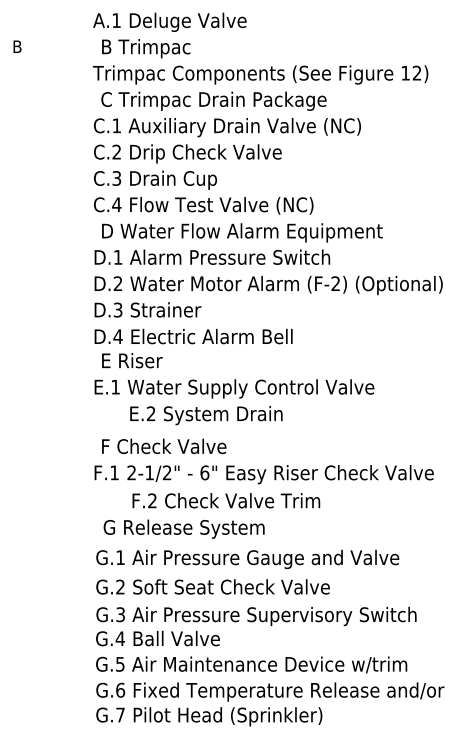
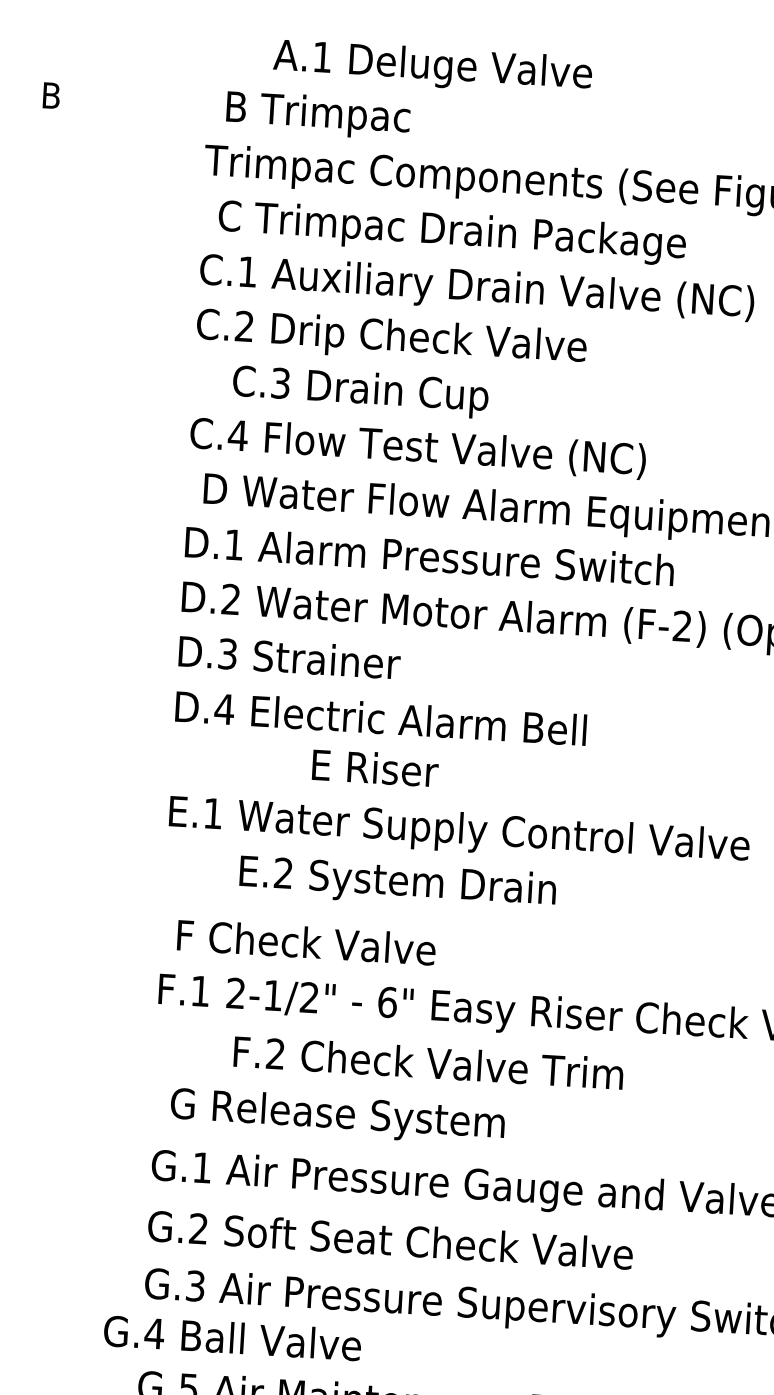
text: (169, 21) -> (432, 65), moved
text: (155, 179) -> (360, 390), moved
text: (132, 360) -> (375, 767), moved
text: (157, 638) -> (231, 1337), moved

